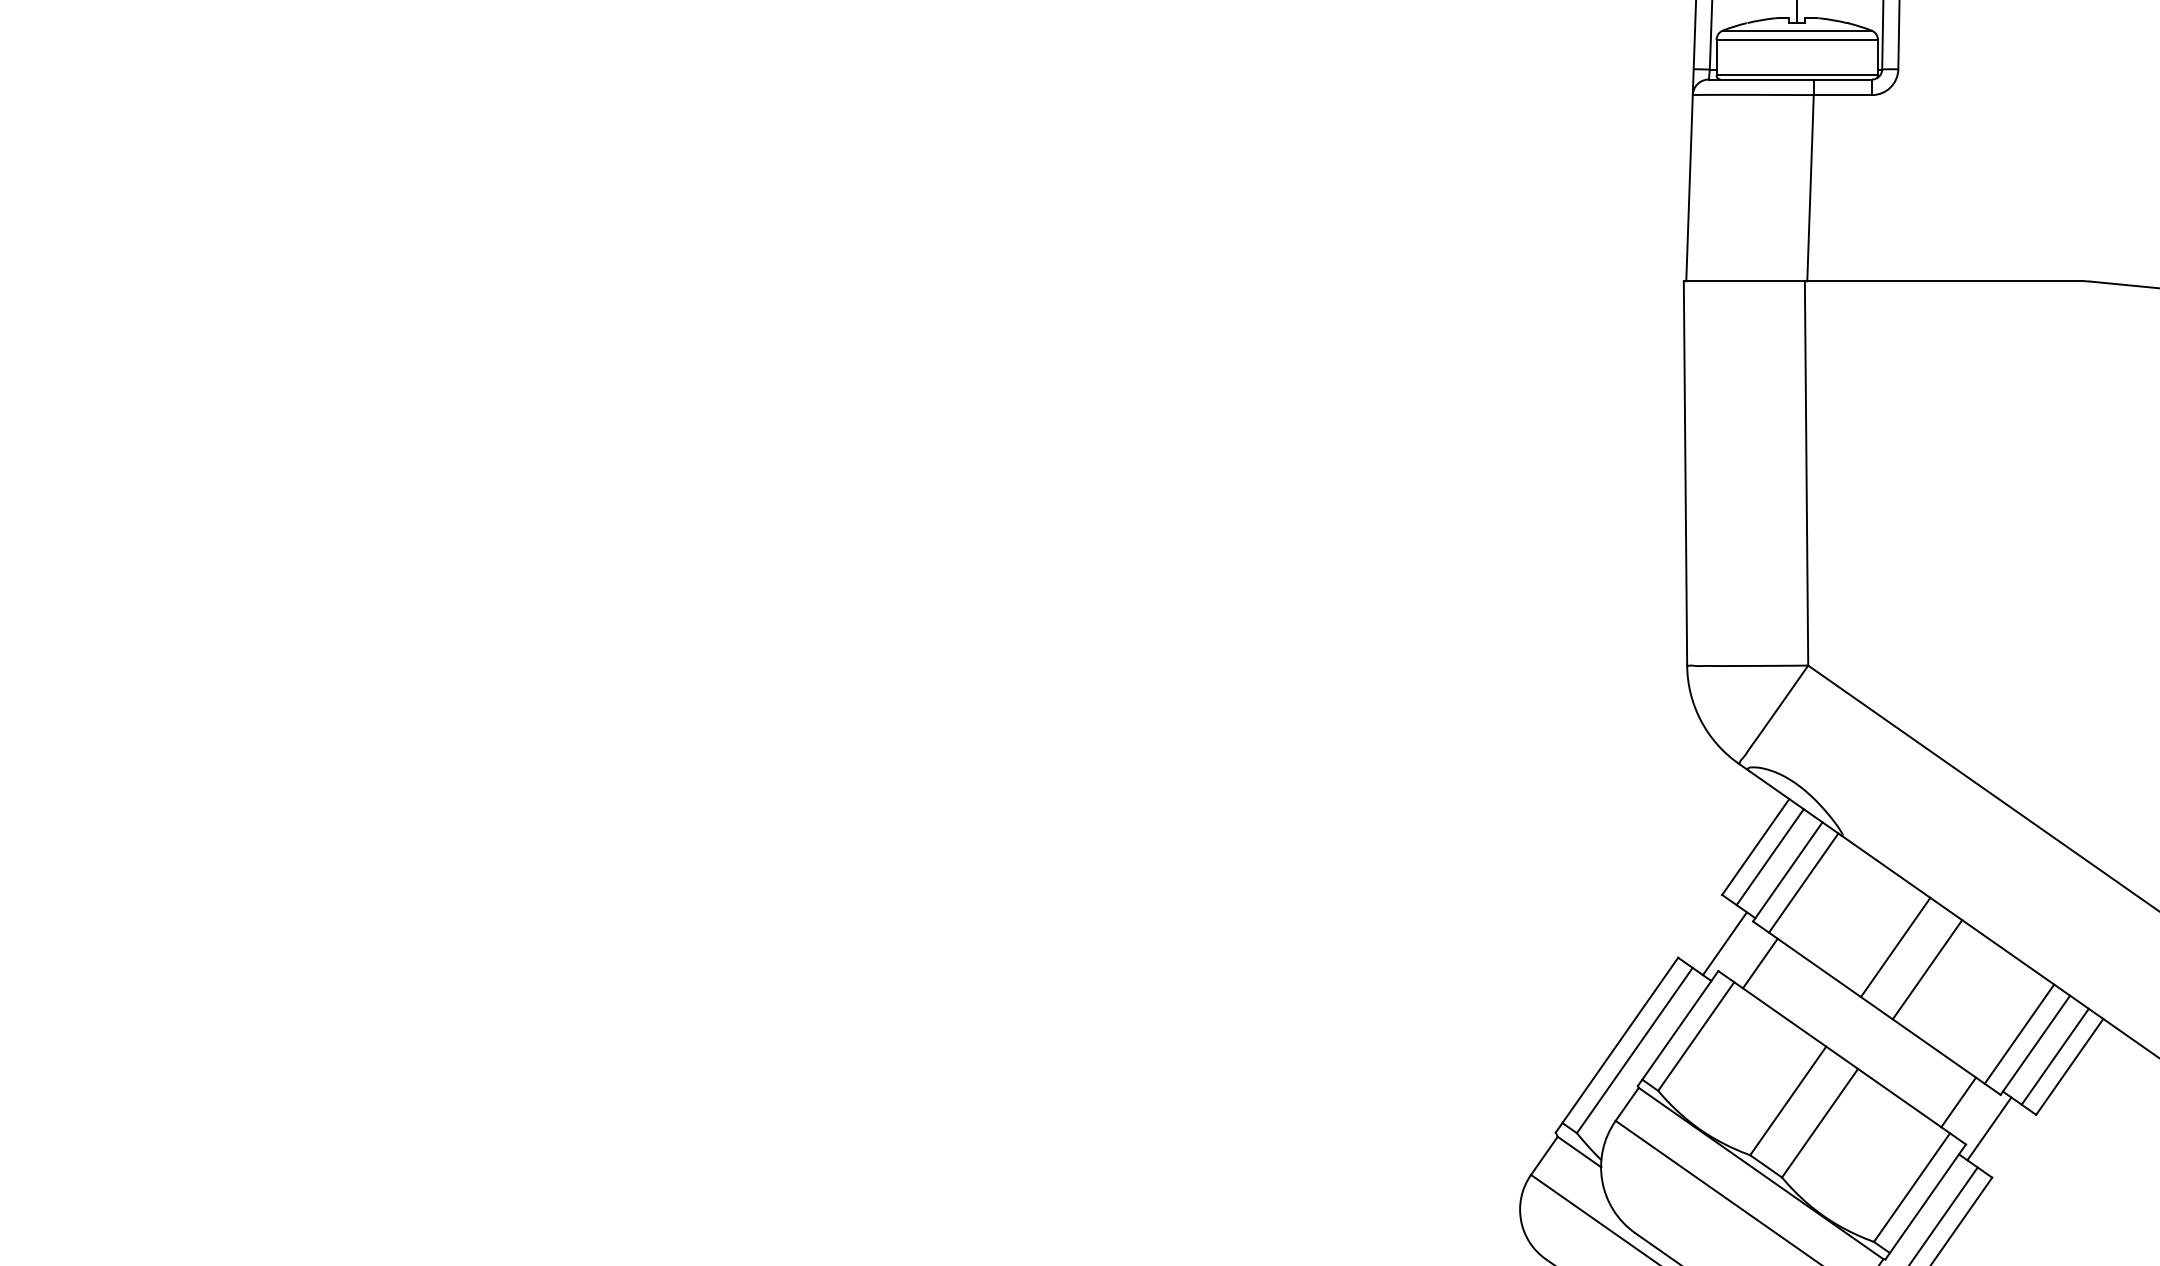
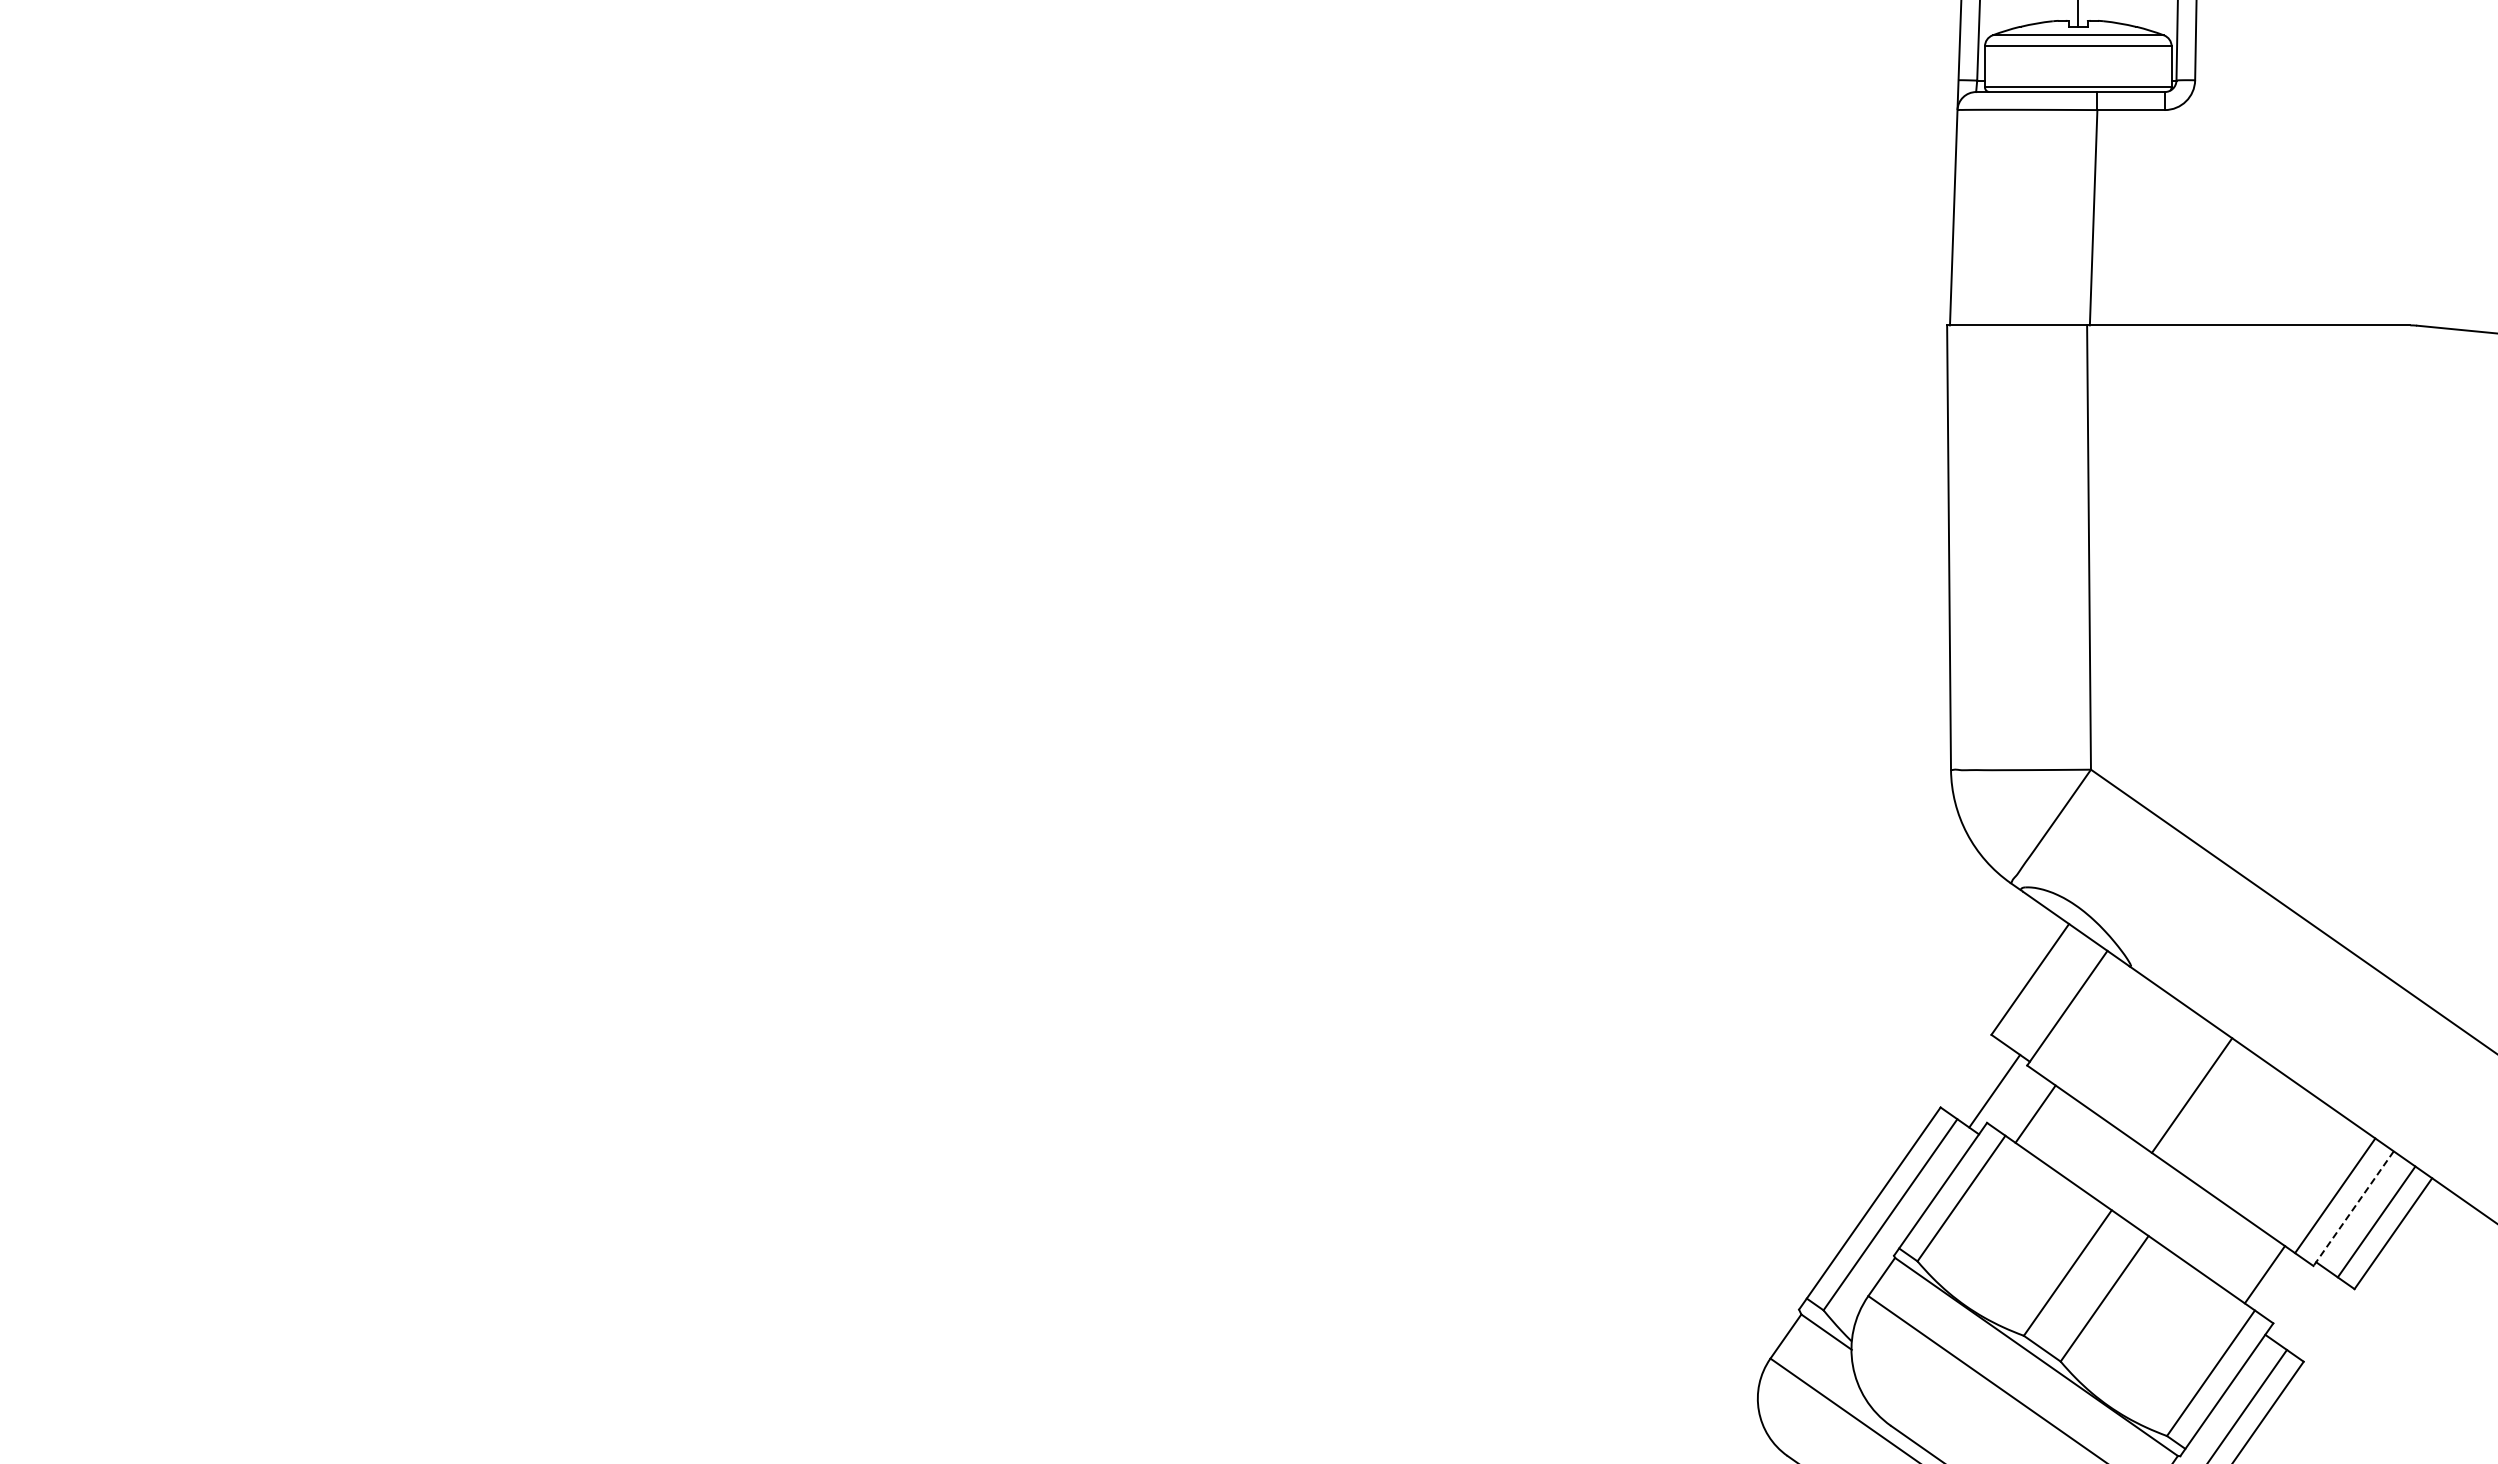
line: (1769, 856) -> (2046, 990), removed
line: (1803, 882) -> (2085, 1020), removed
line: (1927, 969) -> (2228, 1121), removed
line: (2035, 1045) -> (2353, 1208), solid -> dashed
line: (1989, 1129) -> (2300, 1305), removed

